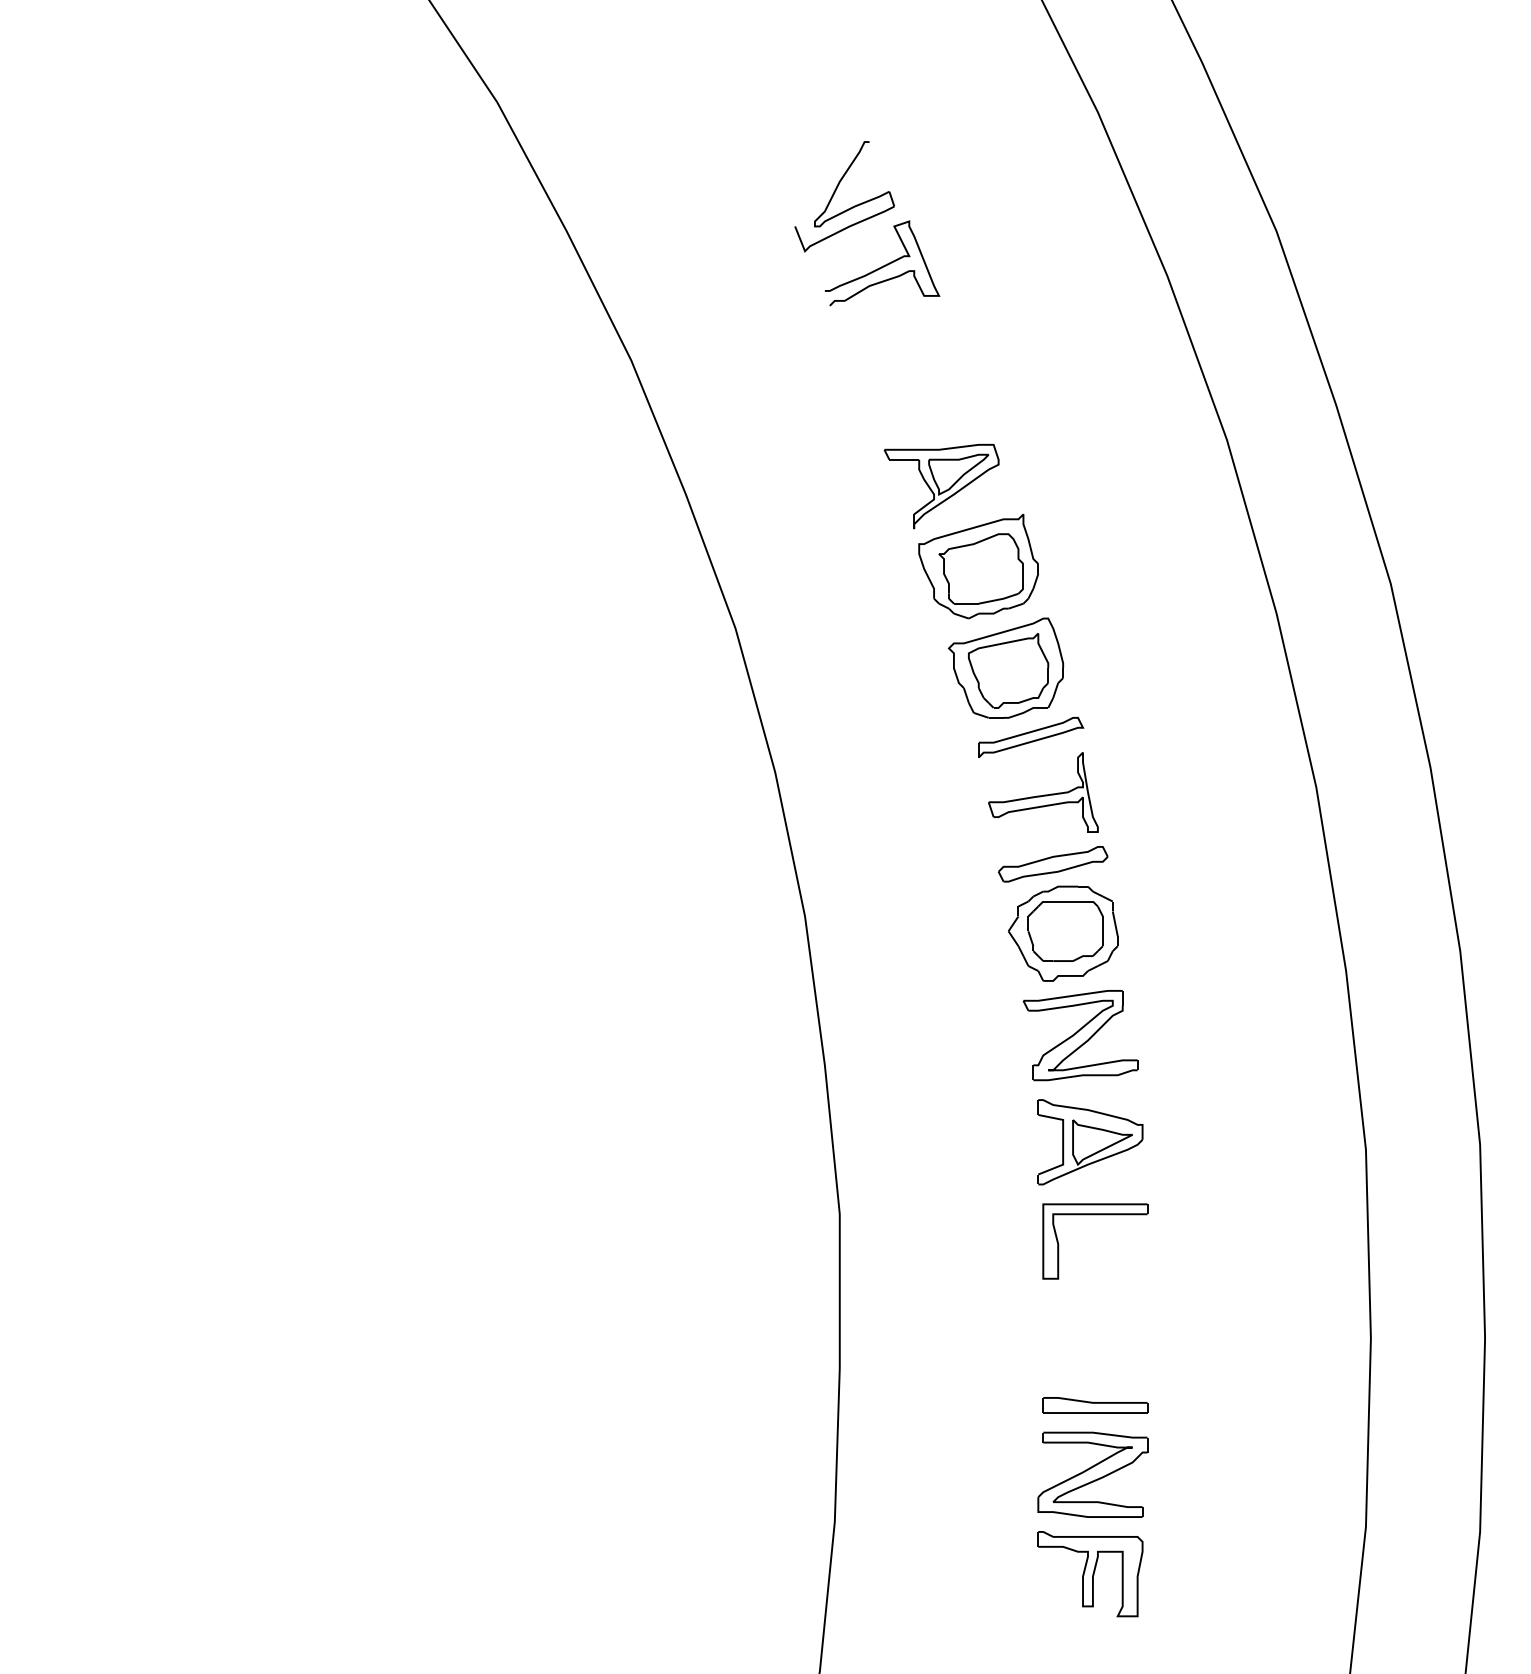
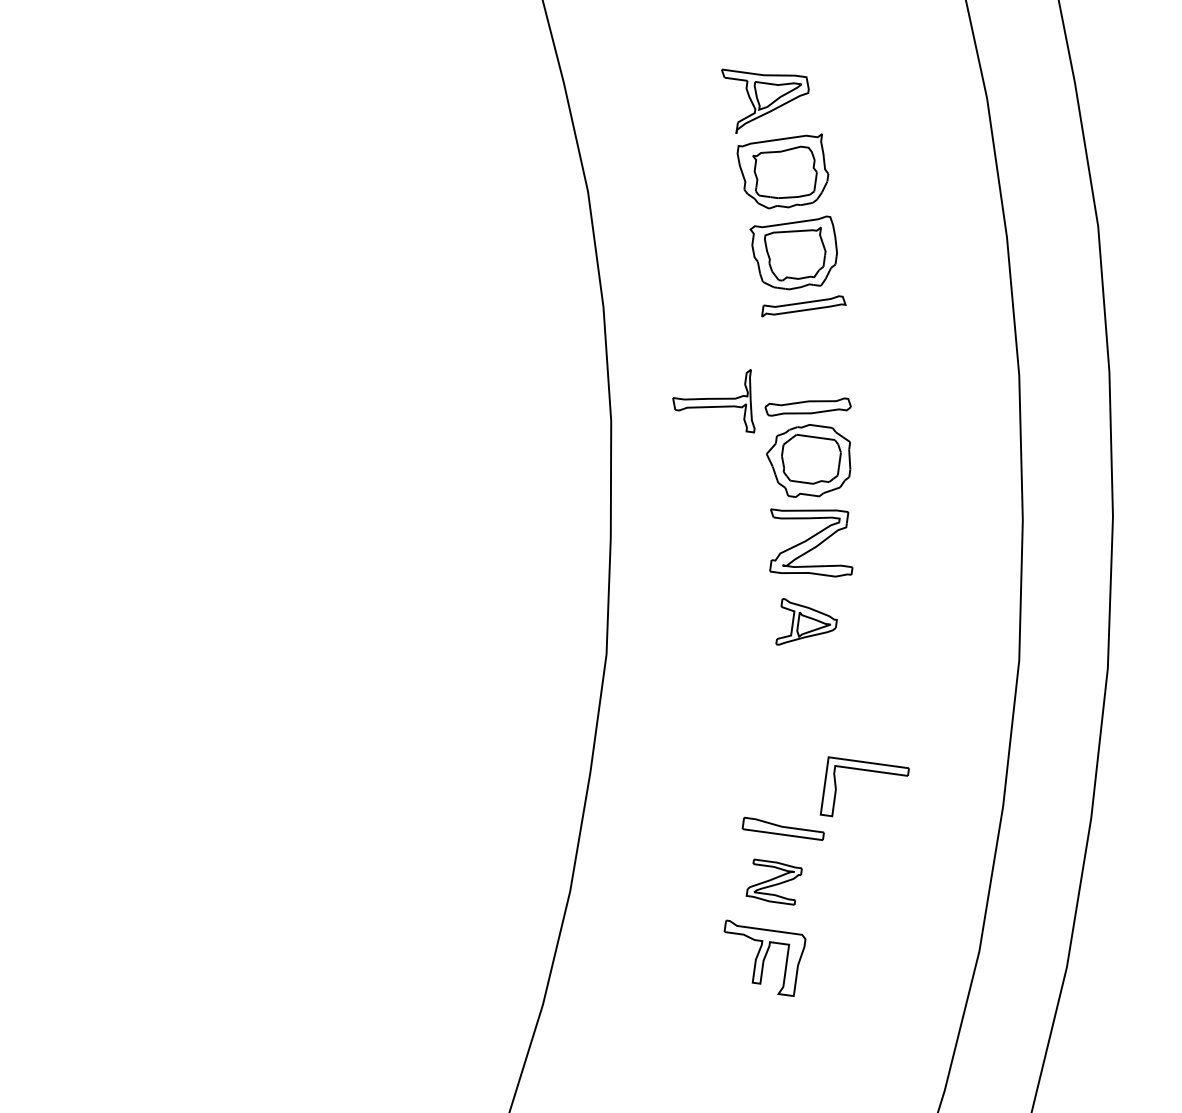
part: (1043, 792) -> (716, 396), moved
part: (1090, 1142) -> (807, 625), size x0.7
part: (1095, 1215) -> (867, 771), moved
part: (1092, 1474) -> (773, 881), size x0.6

